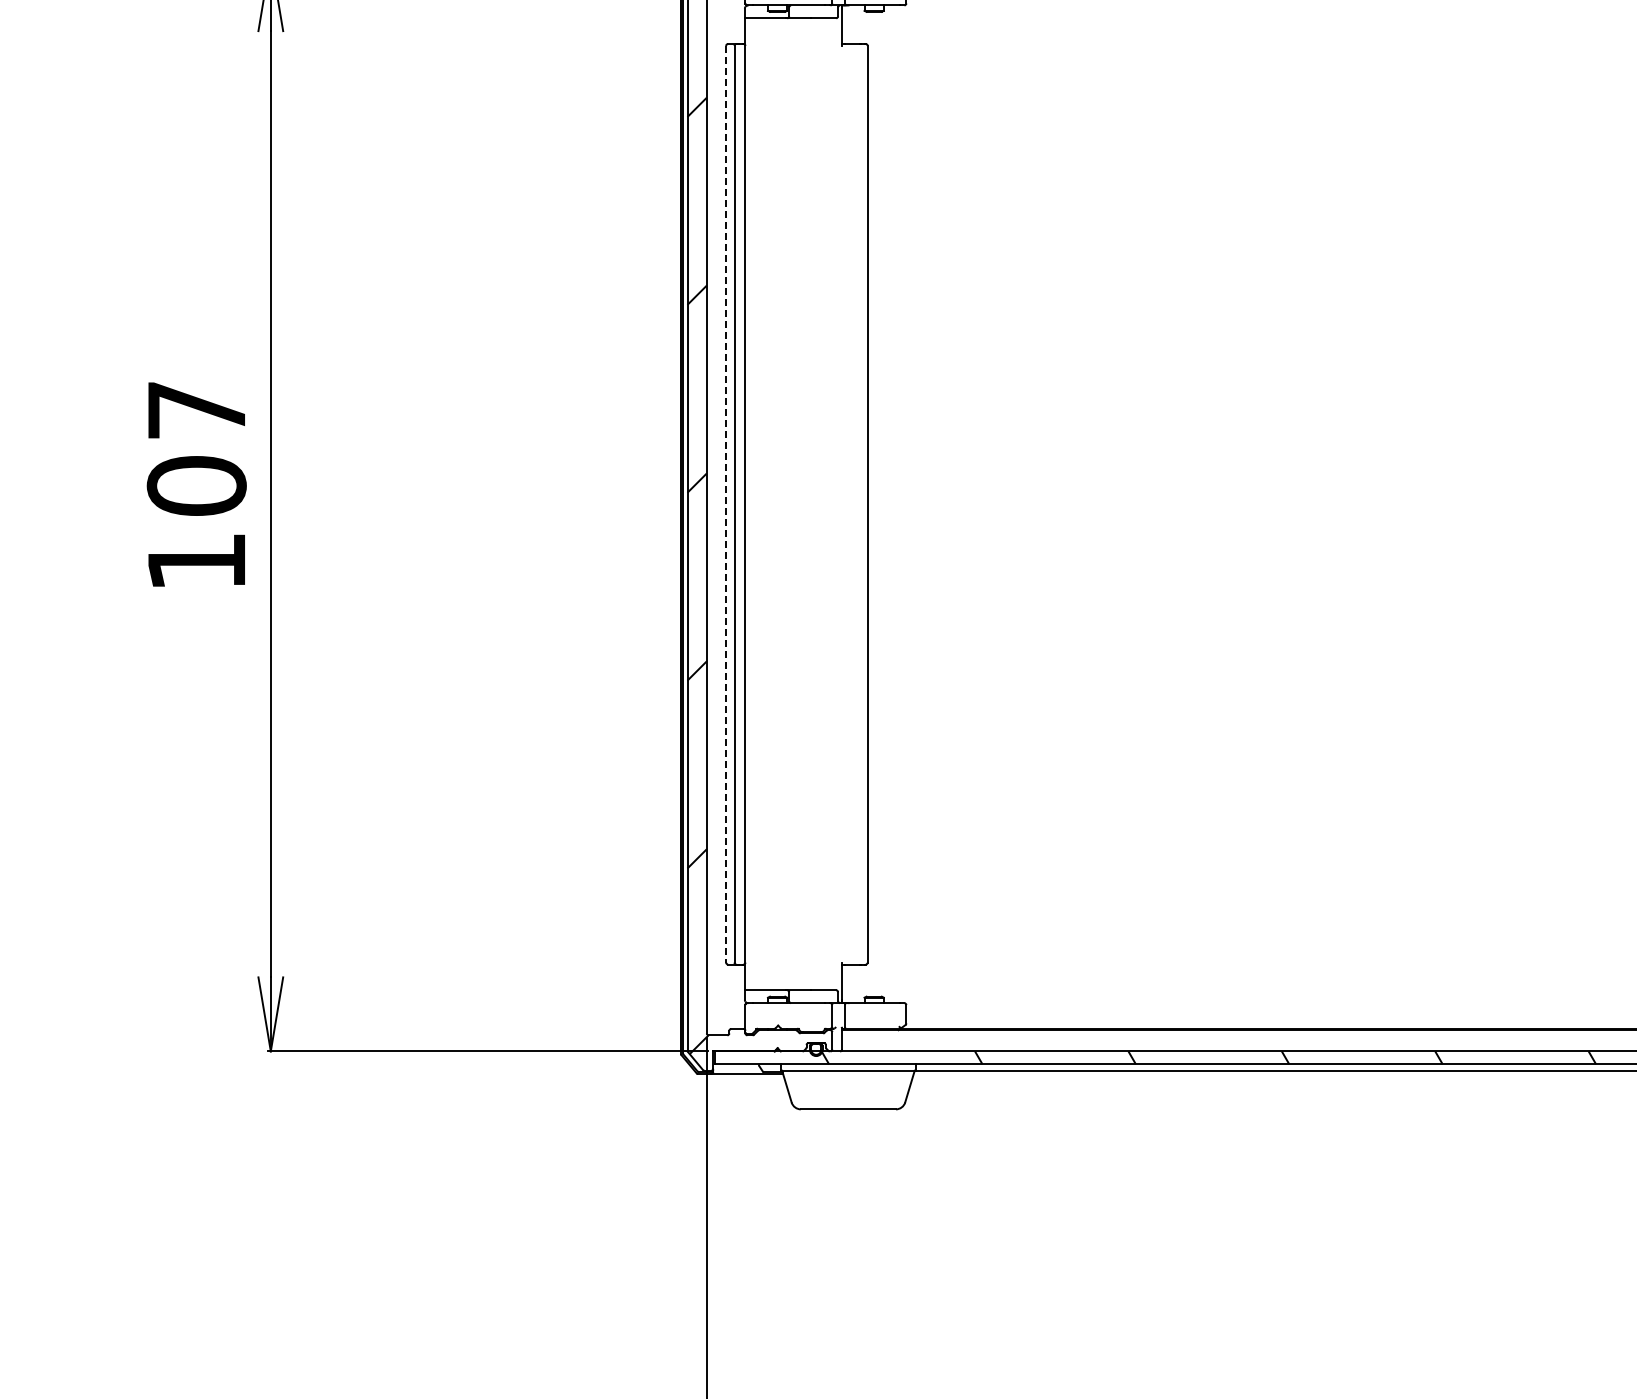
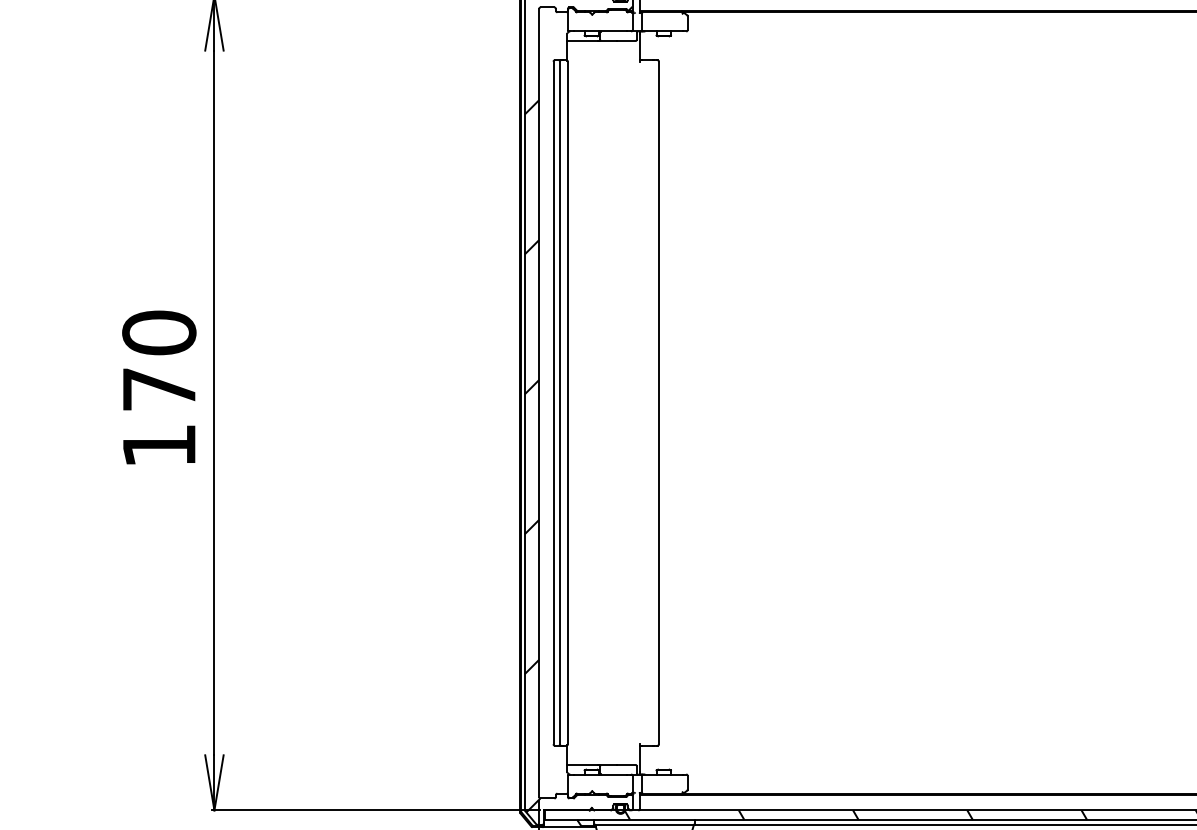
text: (196, 447) -> (159, 360), 107 -> 170
line: (726, 504) -> (553, 403), dashed -> solid

